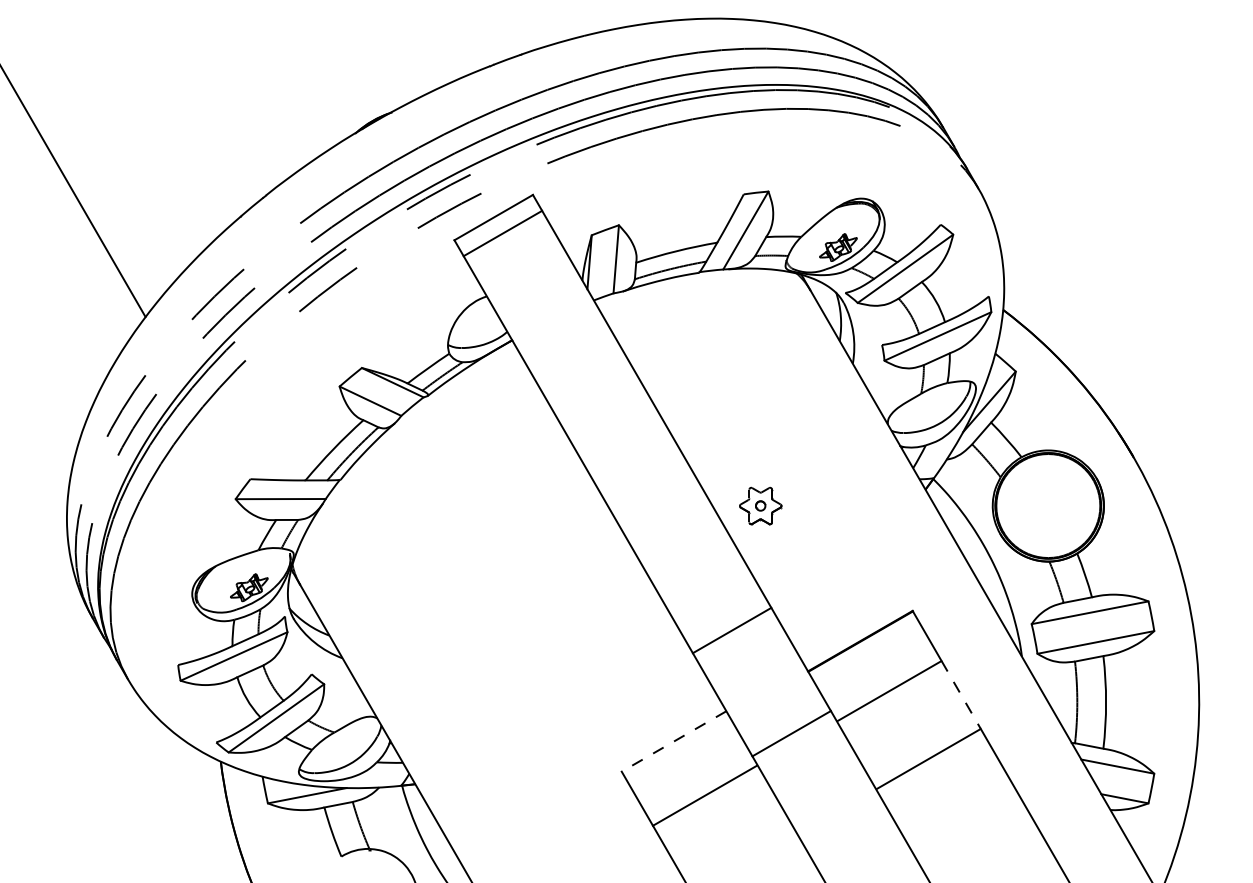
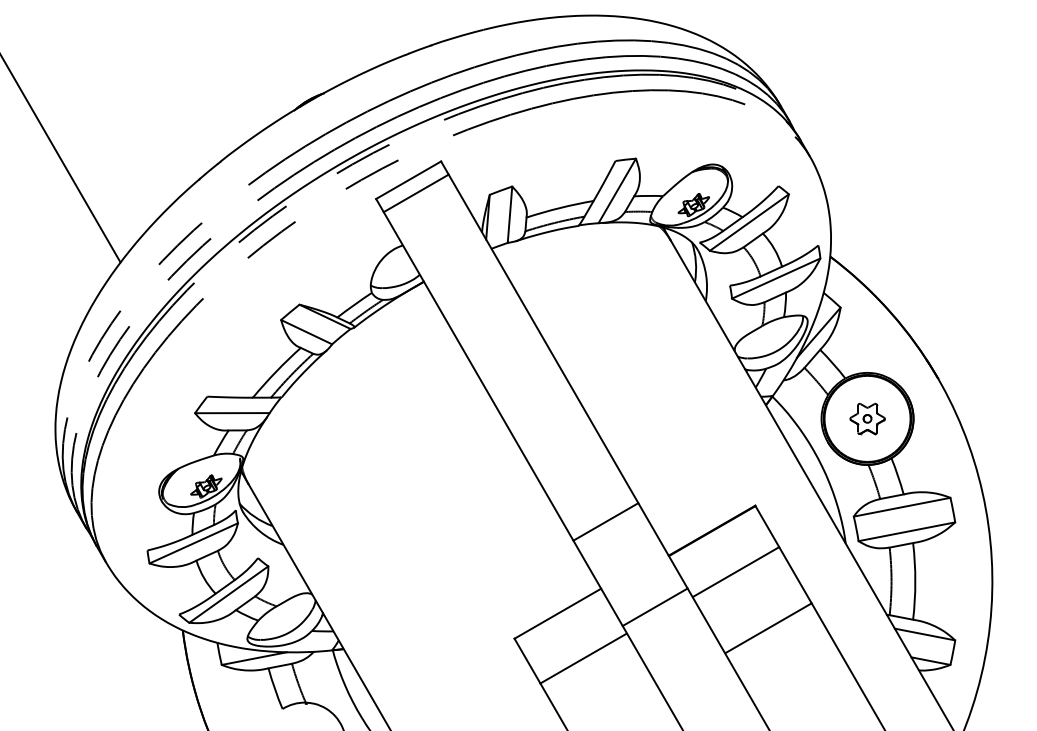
part: (760, 505) -> (867, 418), moved
line: (961, 695) -> (795, 575), dashed -> solid
line: (673, 741) -> (557, 613), dashed -> solid

